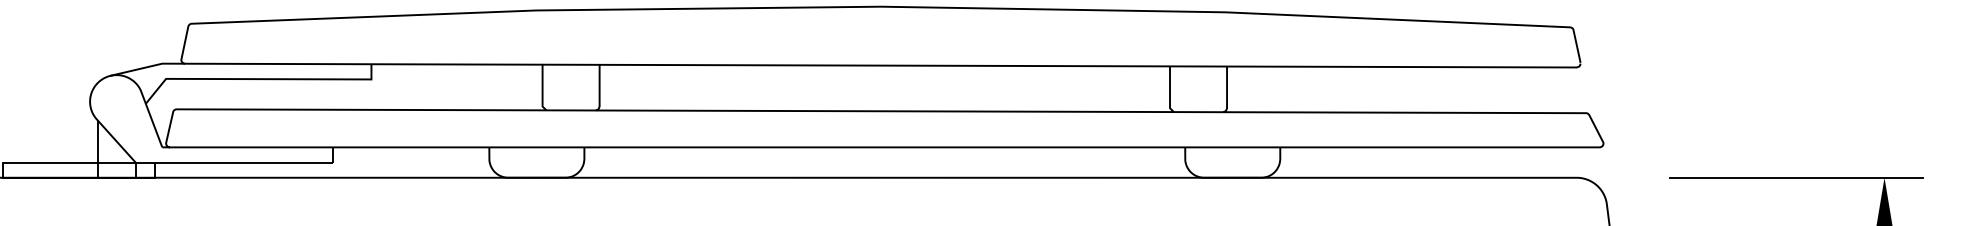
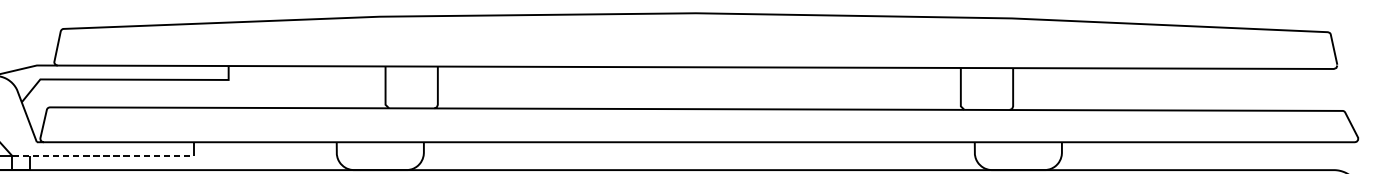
line: (234, 162) -> (103, 156), solid -> dashed

